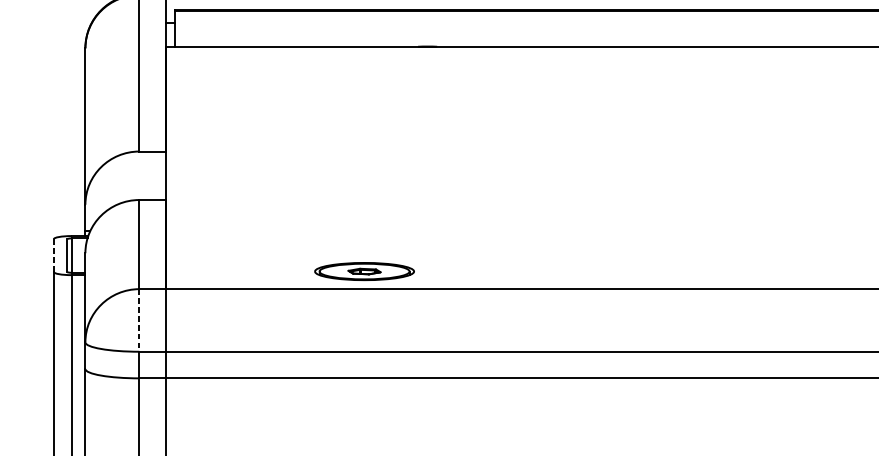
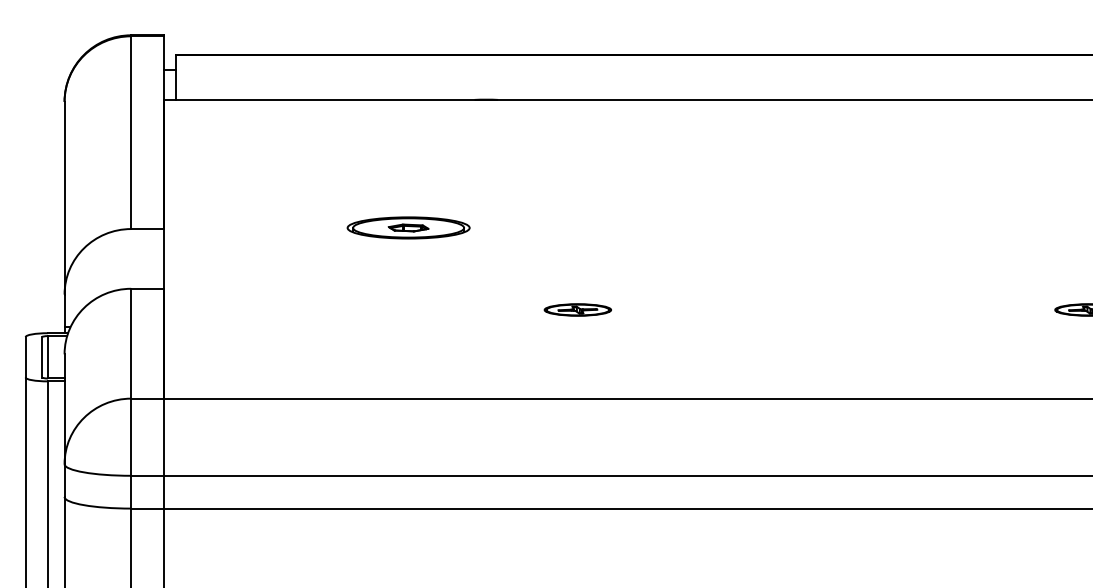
part: (501, 216) -> (577, 309), added
line: (53, 255) -> (25, 357), dashed -> solid
part: (364, 271) -> (408, 227), moved
line: (139, 320) -> (131, 437), dashed -> solid

